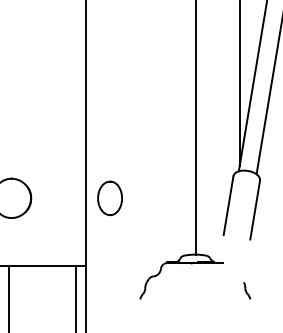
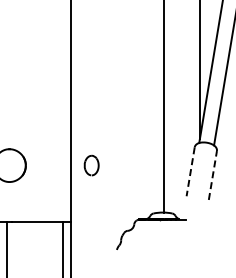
part: (109, 198) -> (91, 165), size x0.7
line: (228, 205) -> (190, 171), solid -> dashed
line: (254, 210) -> (212, 175), solid -> dashed
part: (246, 290) -> (205, 242), removed

